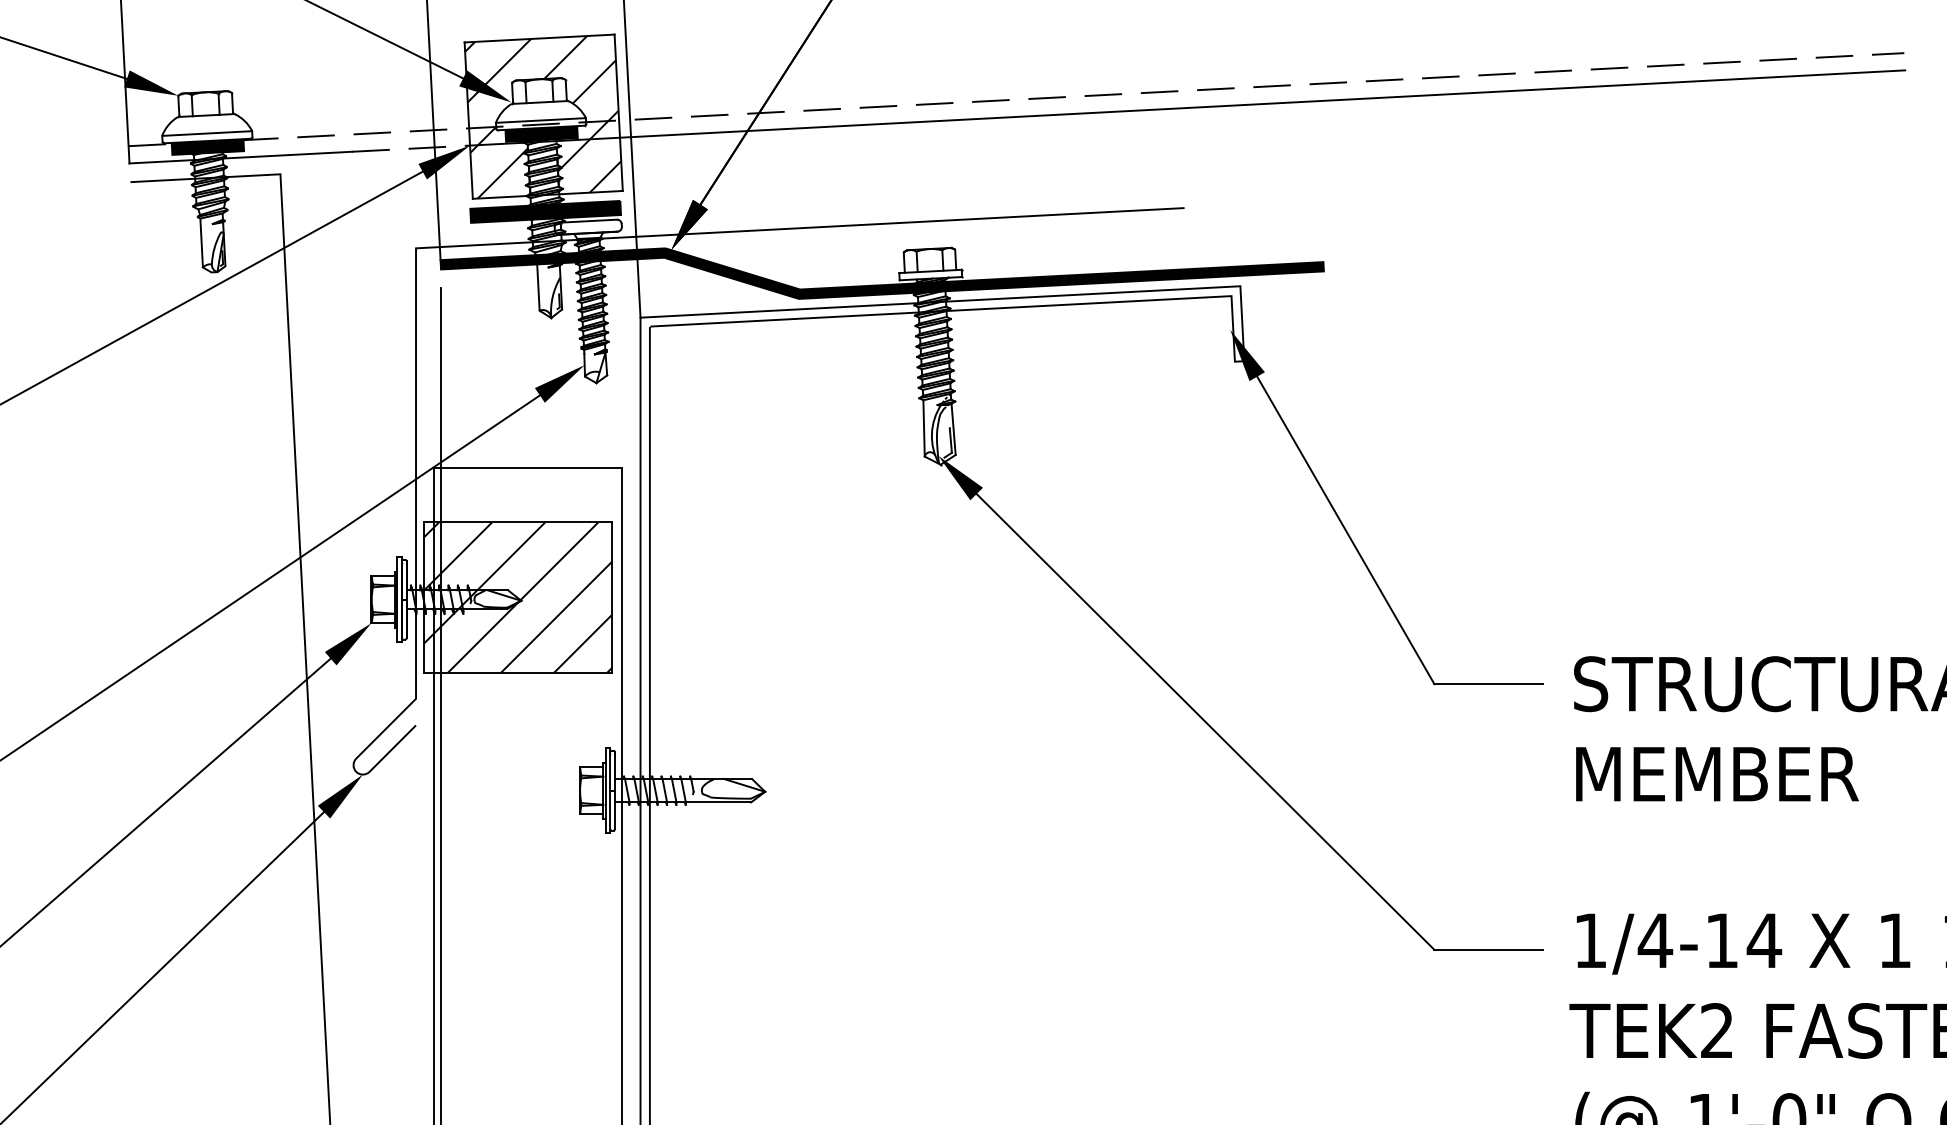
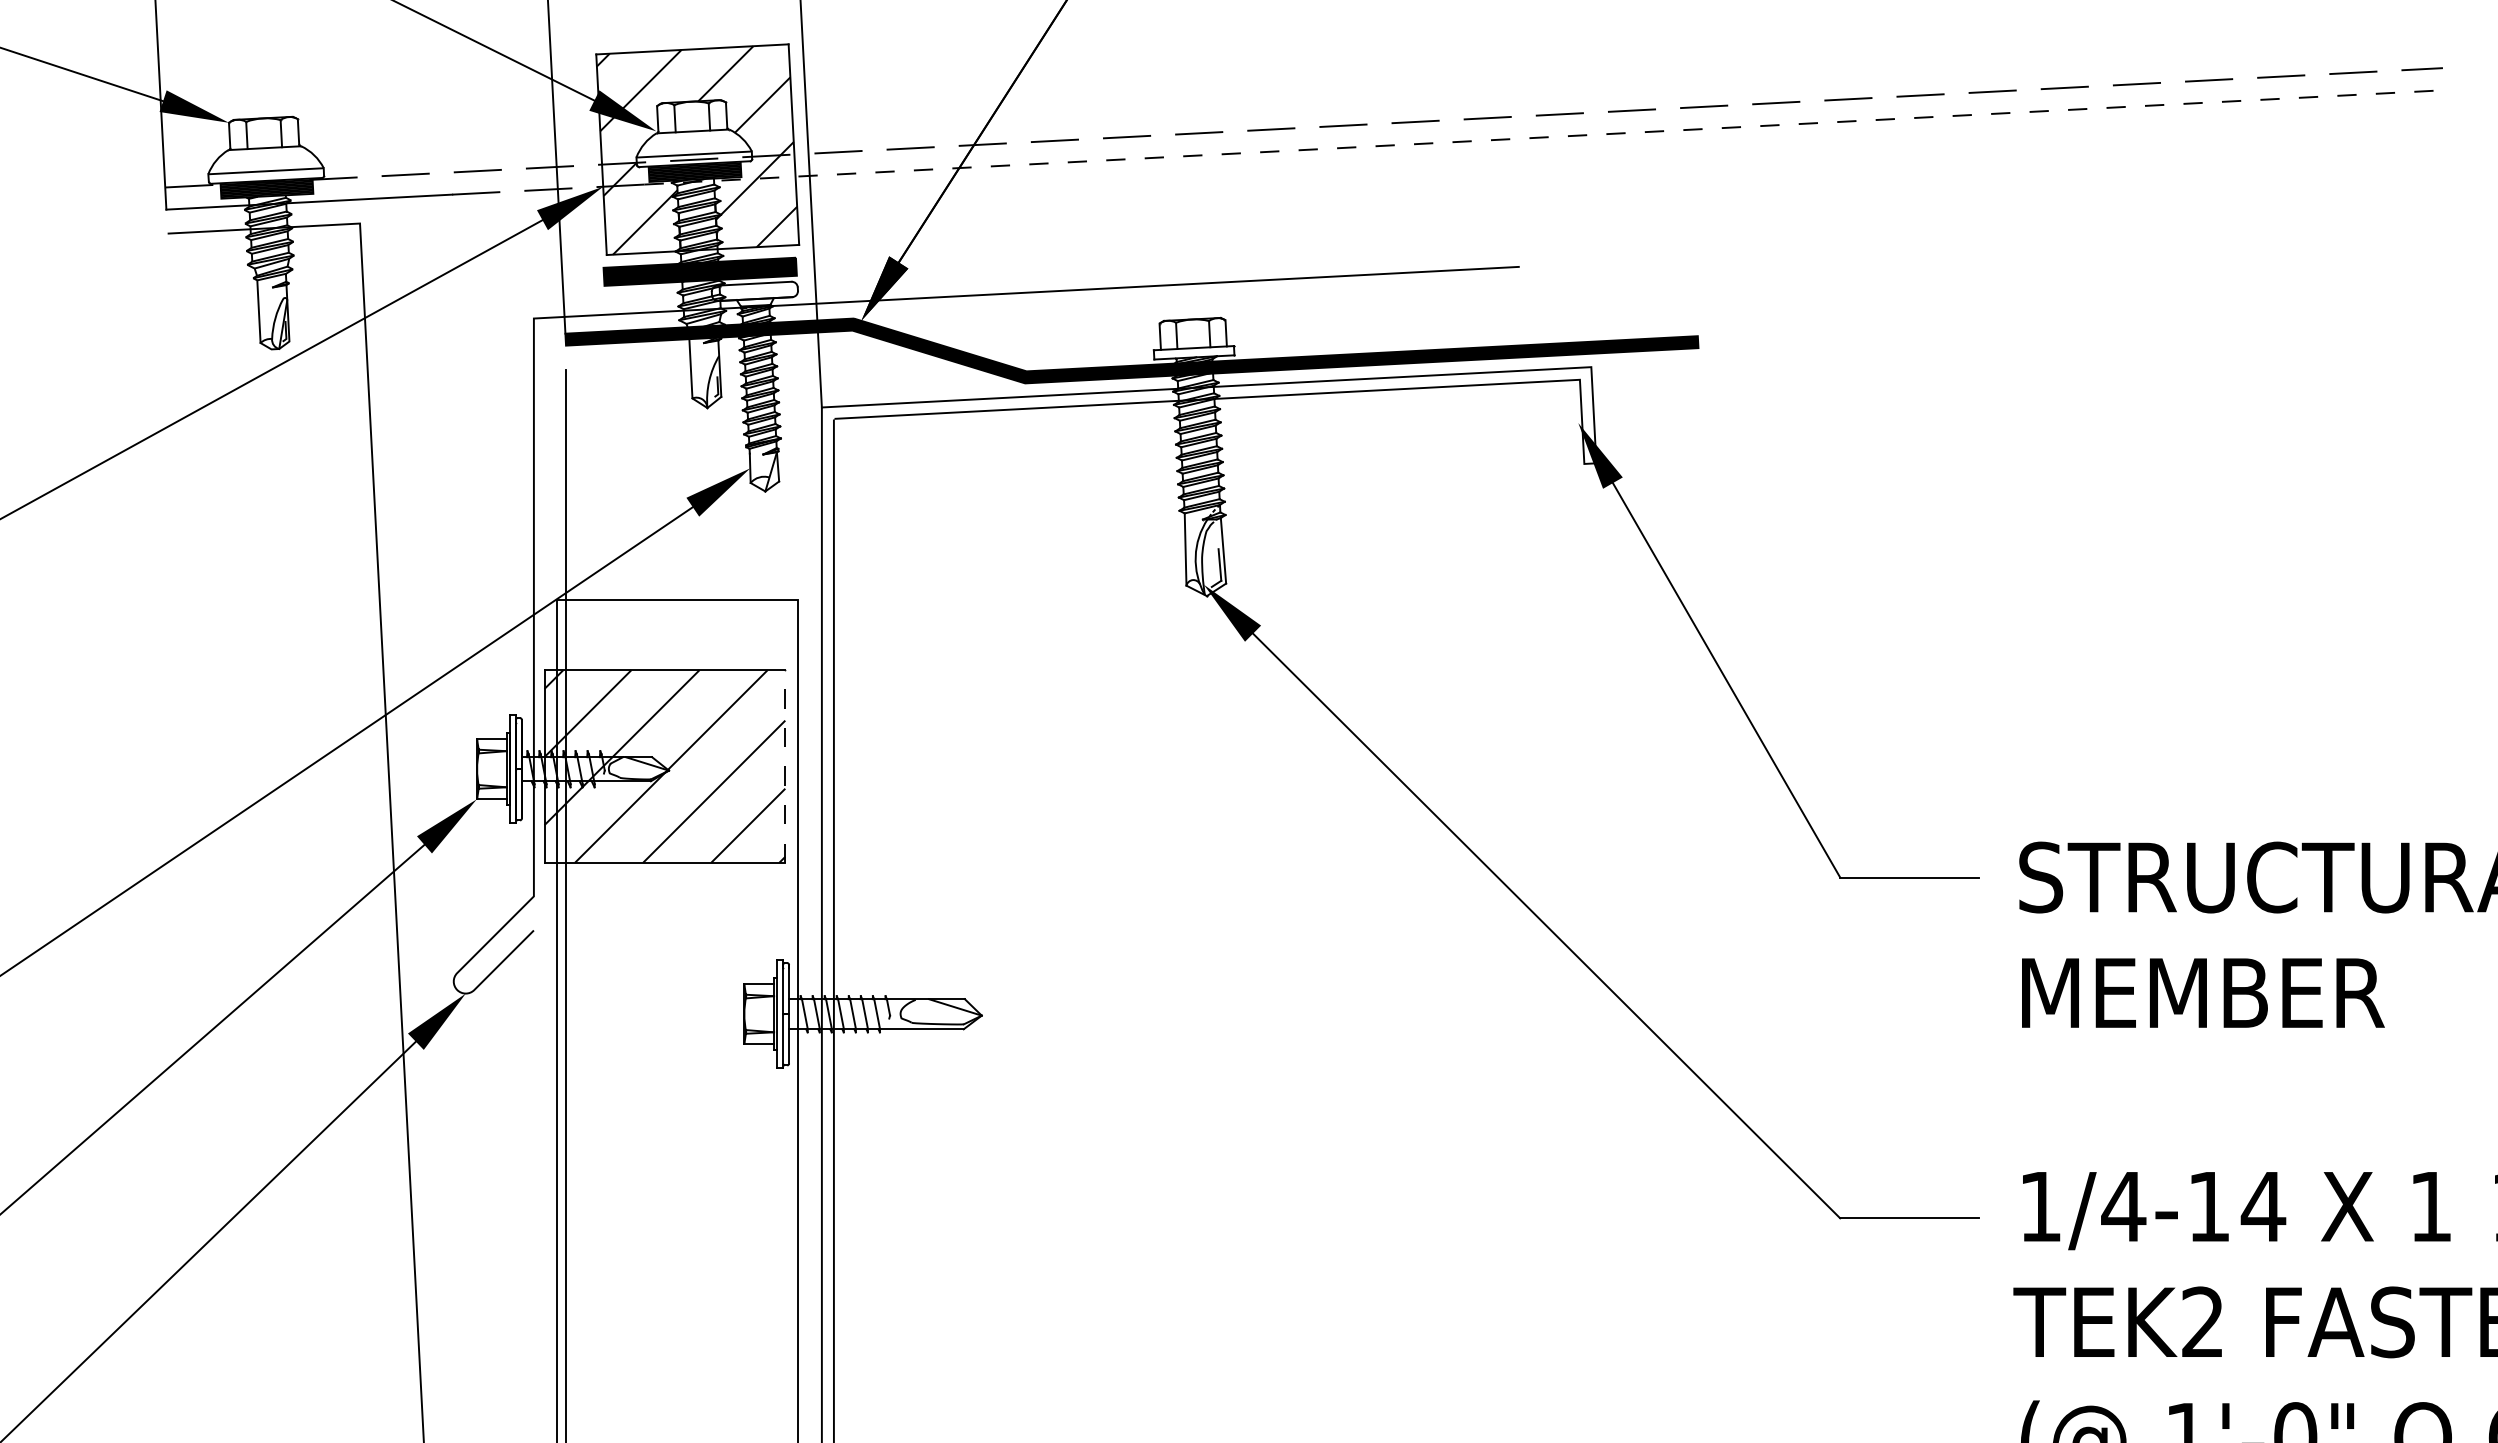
line: (1203, 107) -> (1544, 137), solid -> dashed
line: (612, 596) -> (785, 765), solid -> dashed

